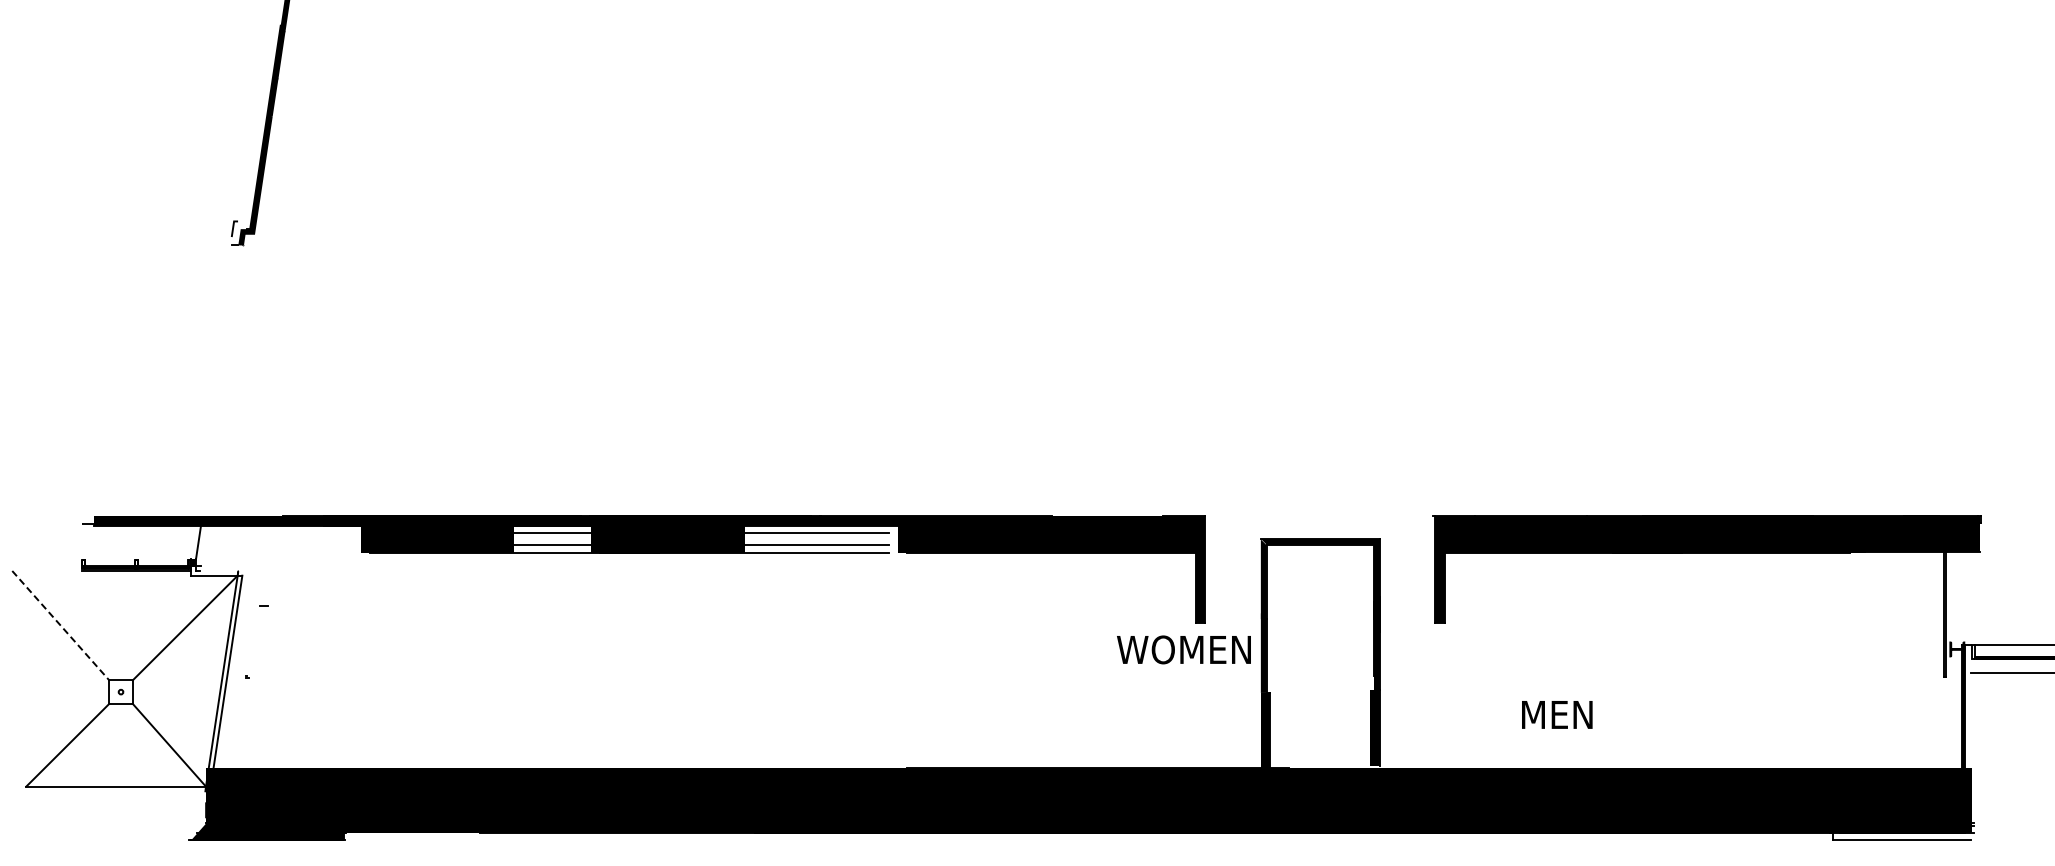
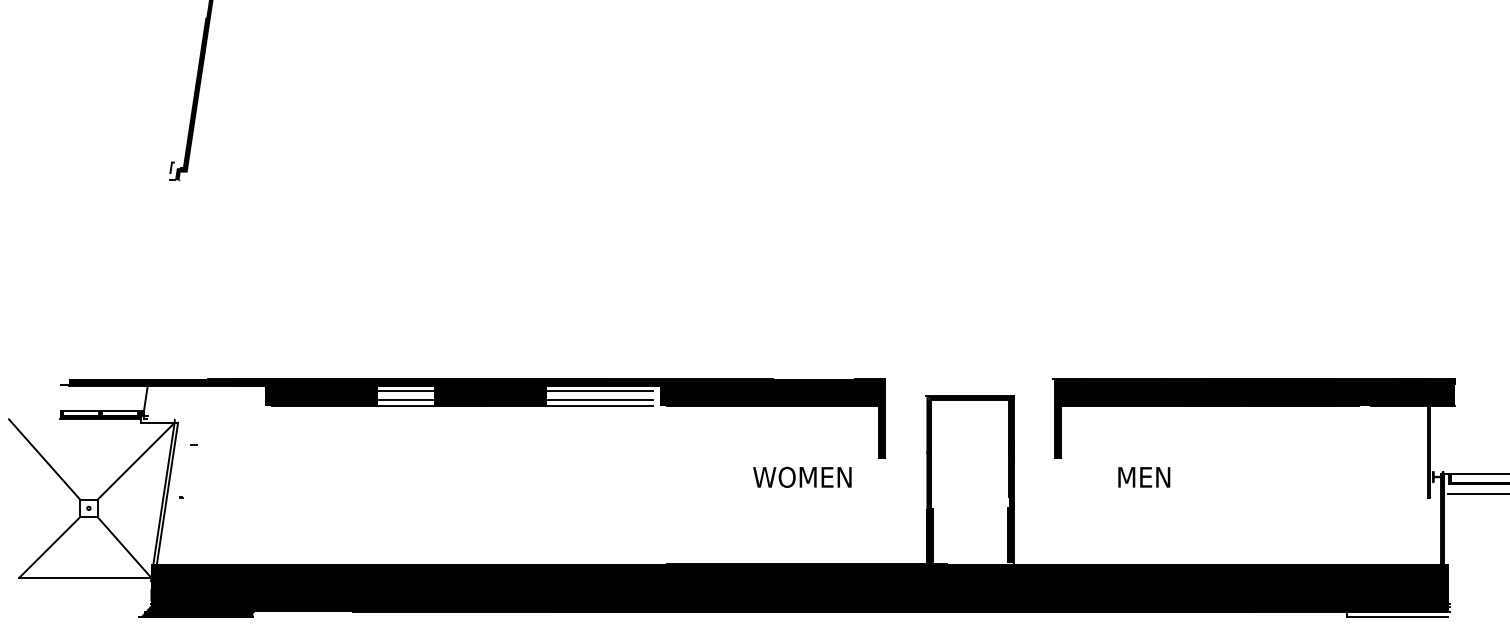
line: (136, 559) -> (100, 410), added
line: (61, 626) -> (45, 460), dashed -> solid
text: (1183, 649) -> (802, 477), moved
text: (1557, 714) -> (1144, 477), moved

